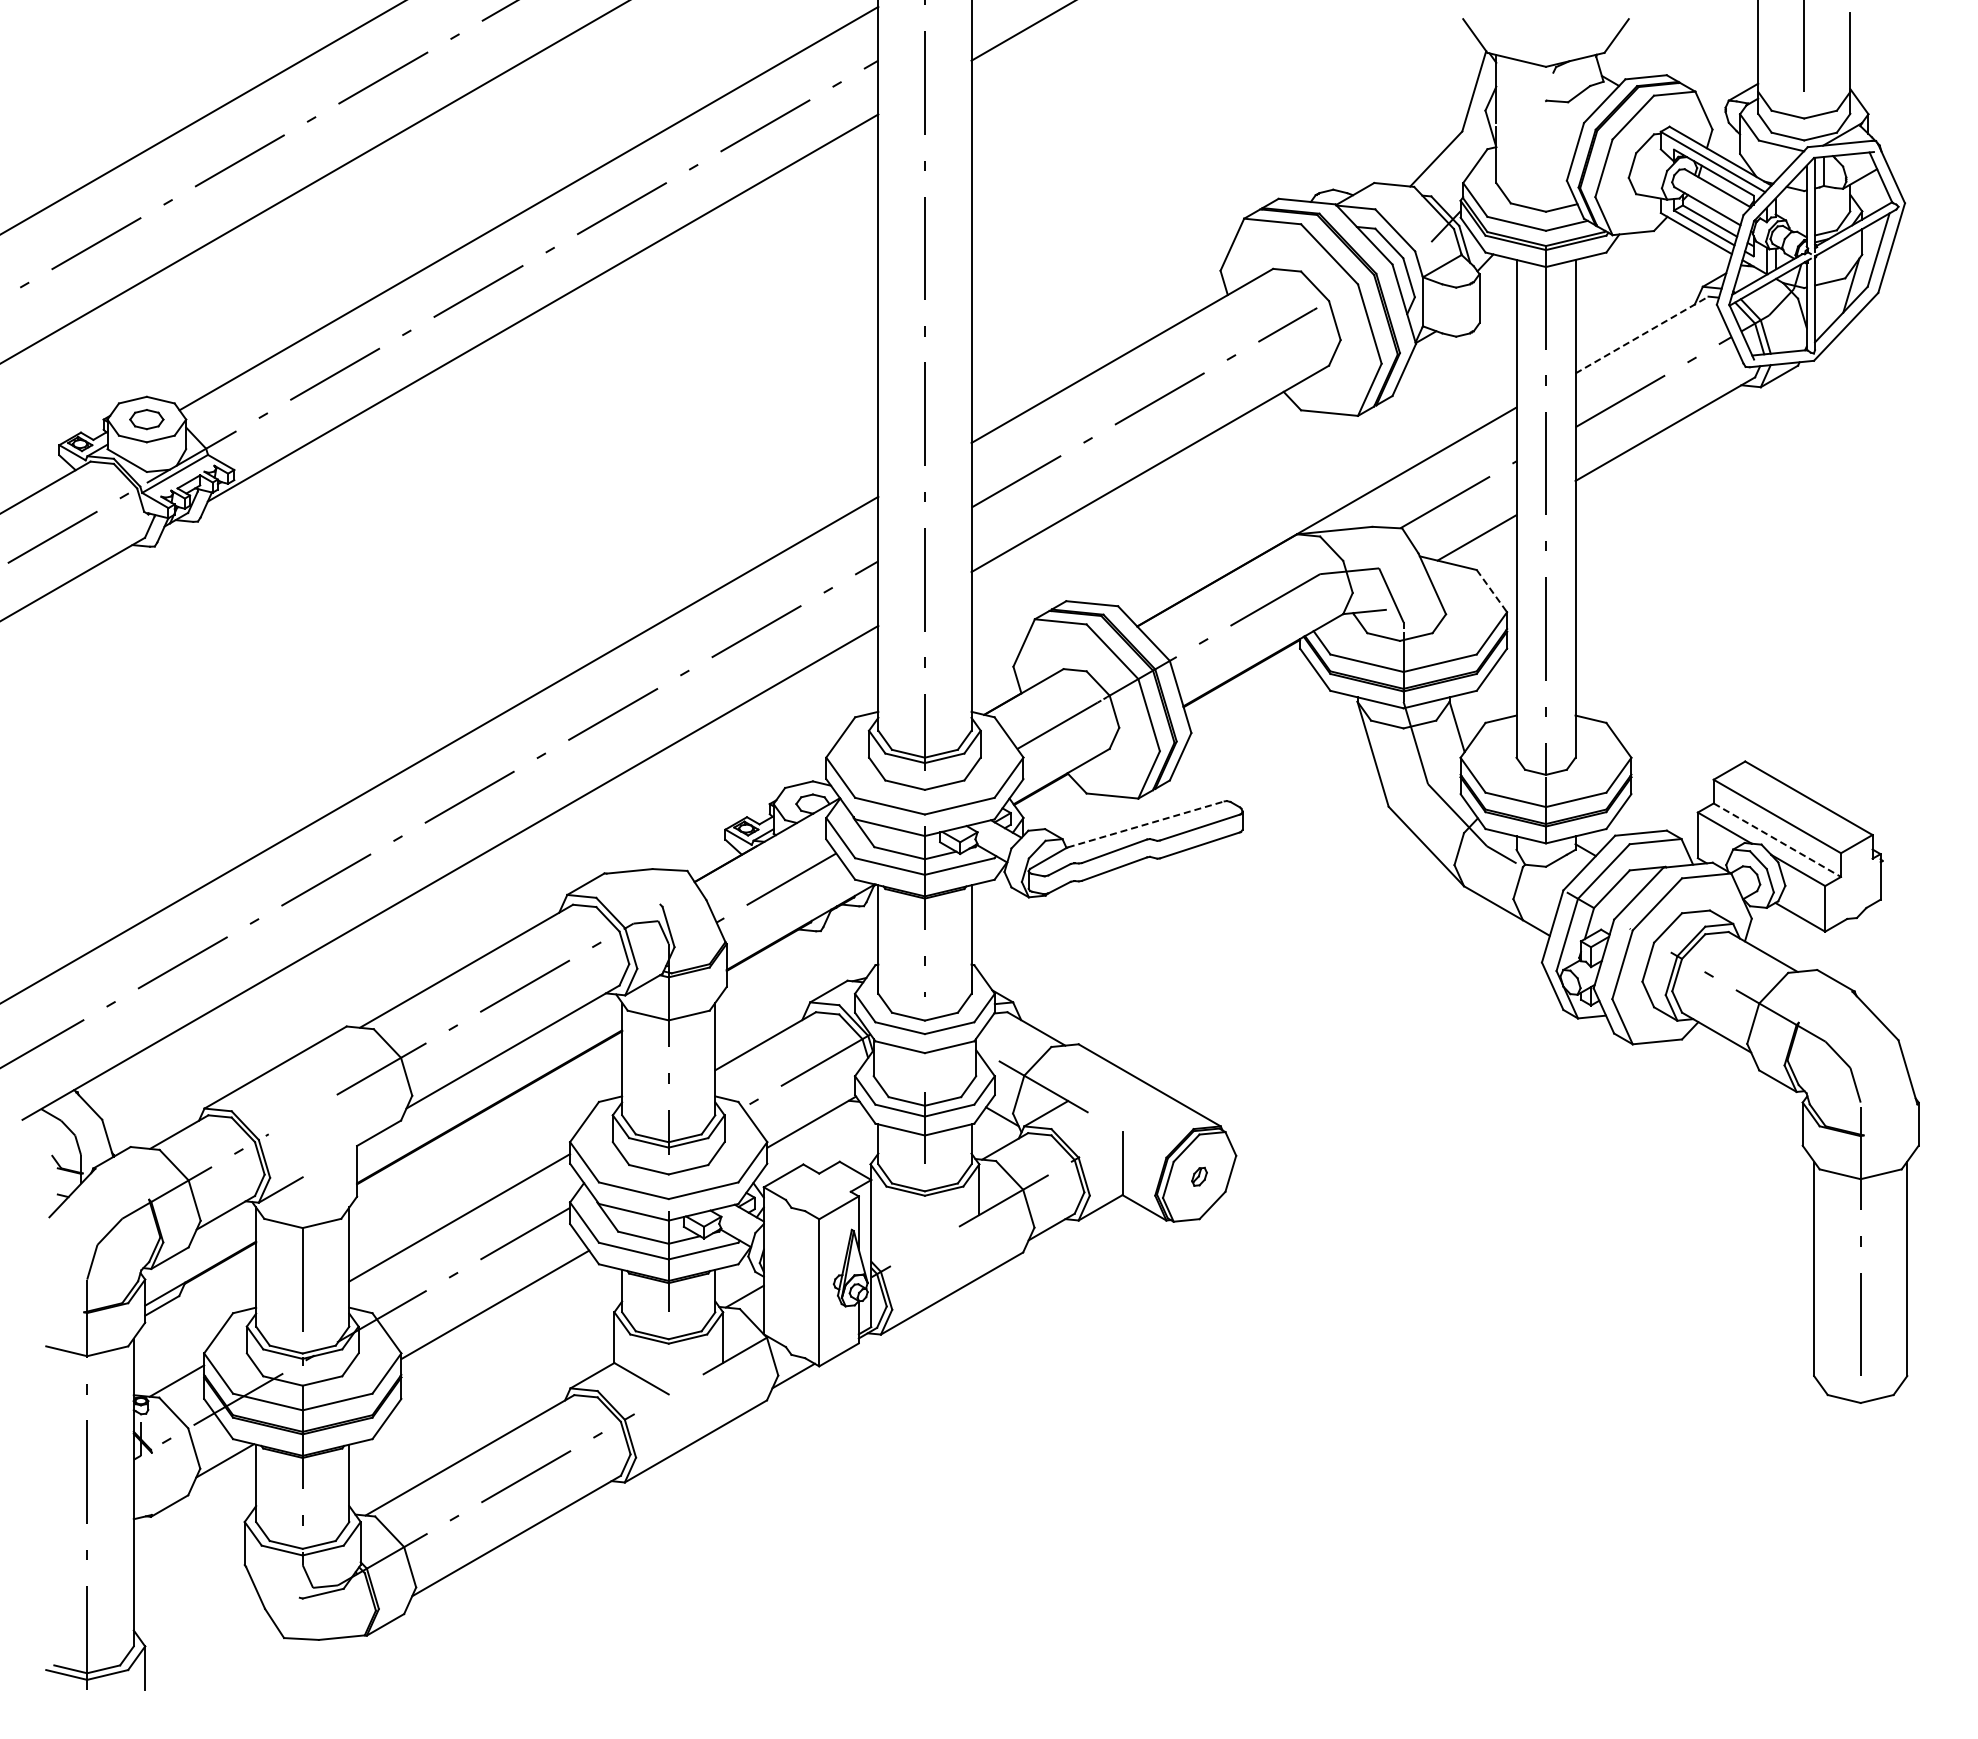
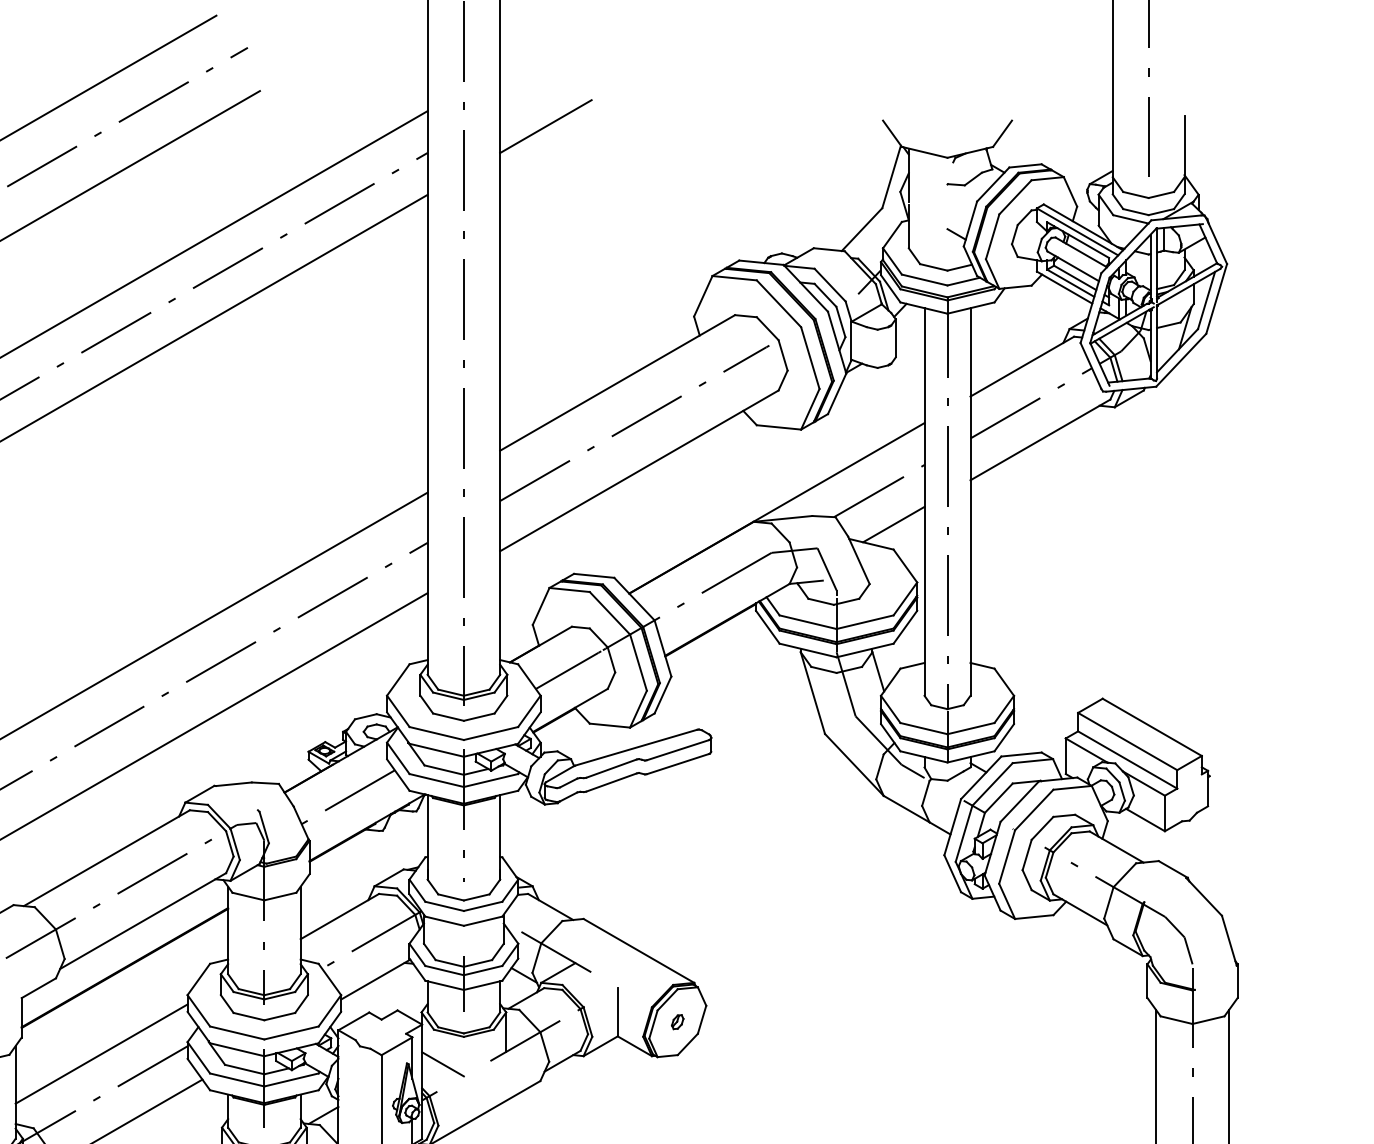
line: (1557, 165) -> (956, 234), added
line: (1642, 335) -> (1022, 366), dashed -> solid
line: (1491, 591) -> (905, 566), dashed -> solid
line: (1146, 824) -> (636, 747), dashed -> solid
line: (1777, 840) -> (1127, 760), dashed -> solid
line: (897, 1230) -> (442, 1063), added

